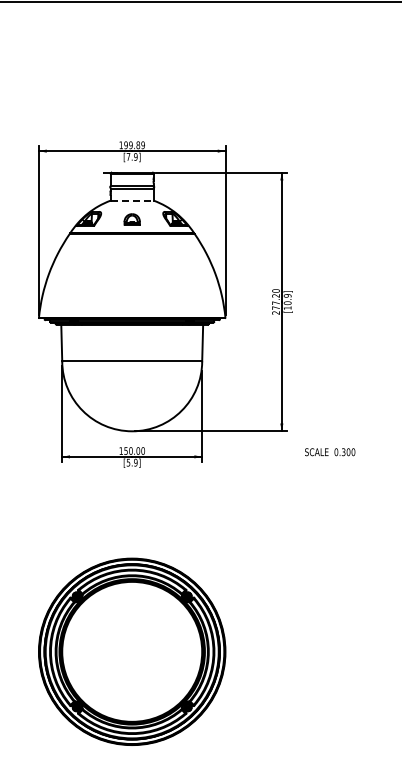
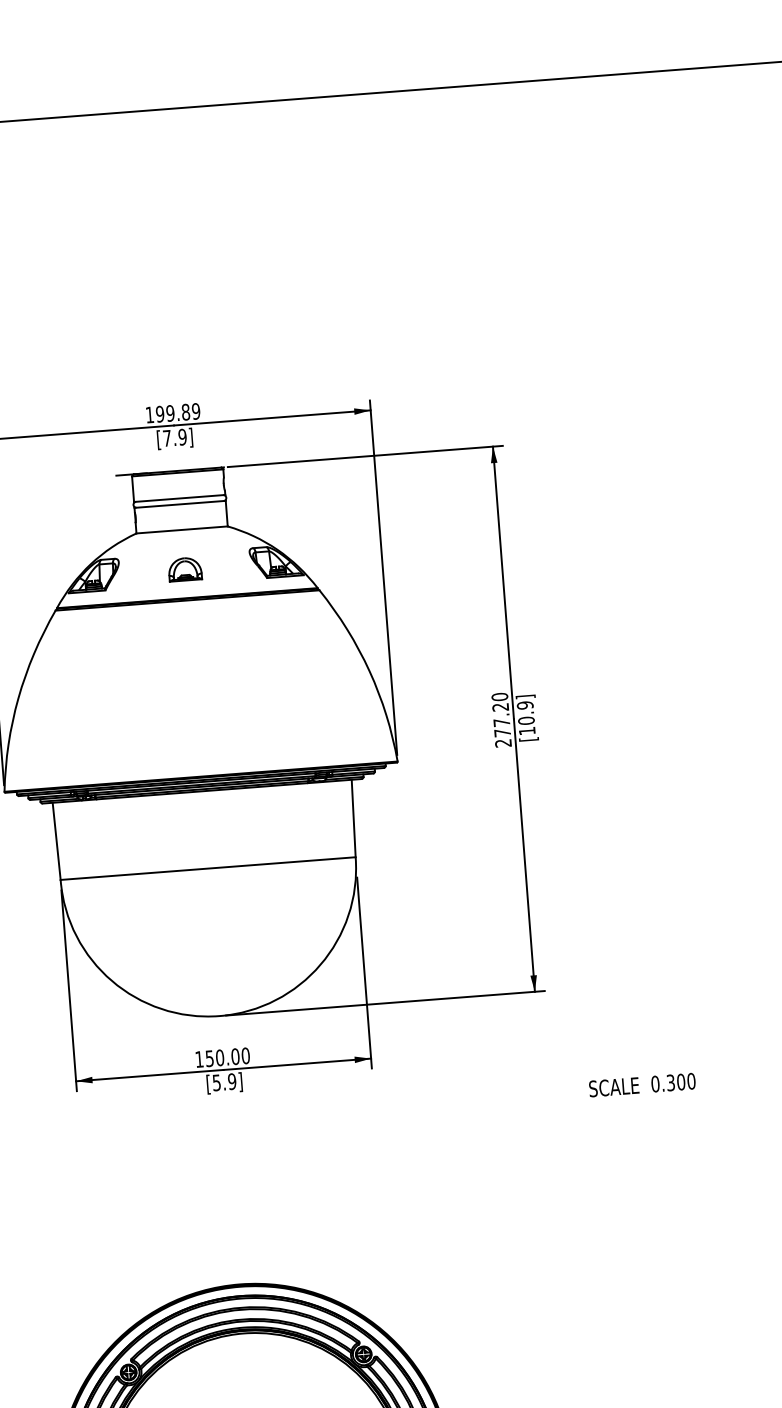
line: (132, 200) -> (182, 529), dashed -> solid
text: (330, 452) -> (643, 1085), moved

